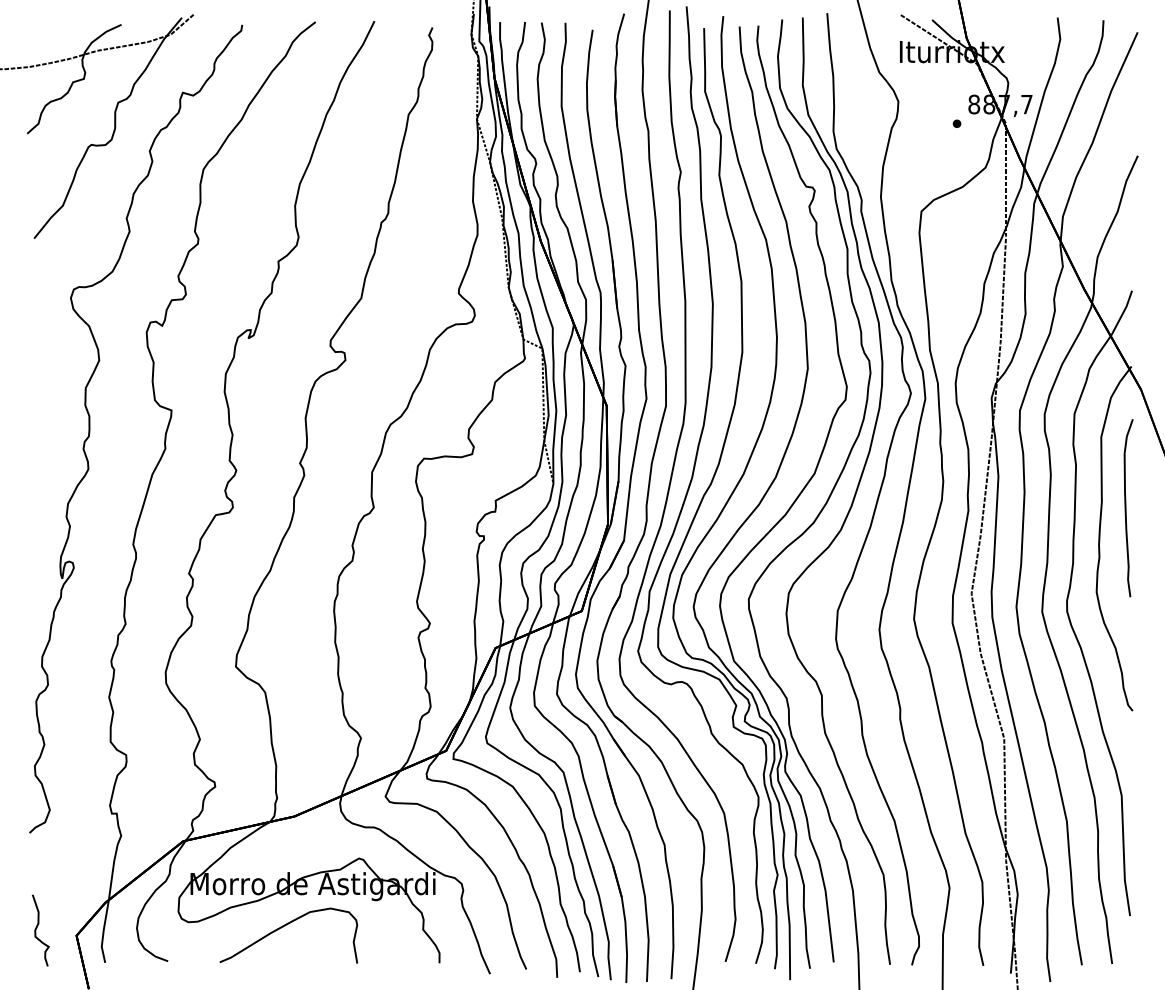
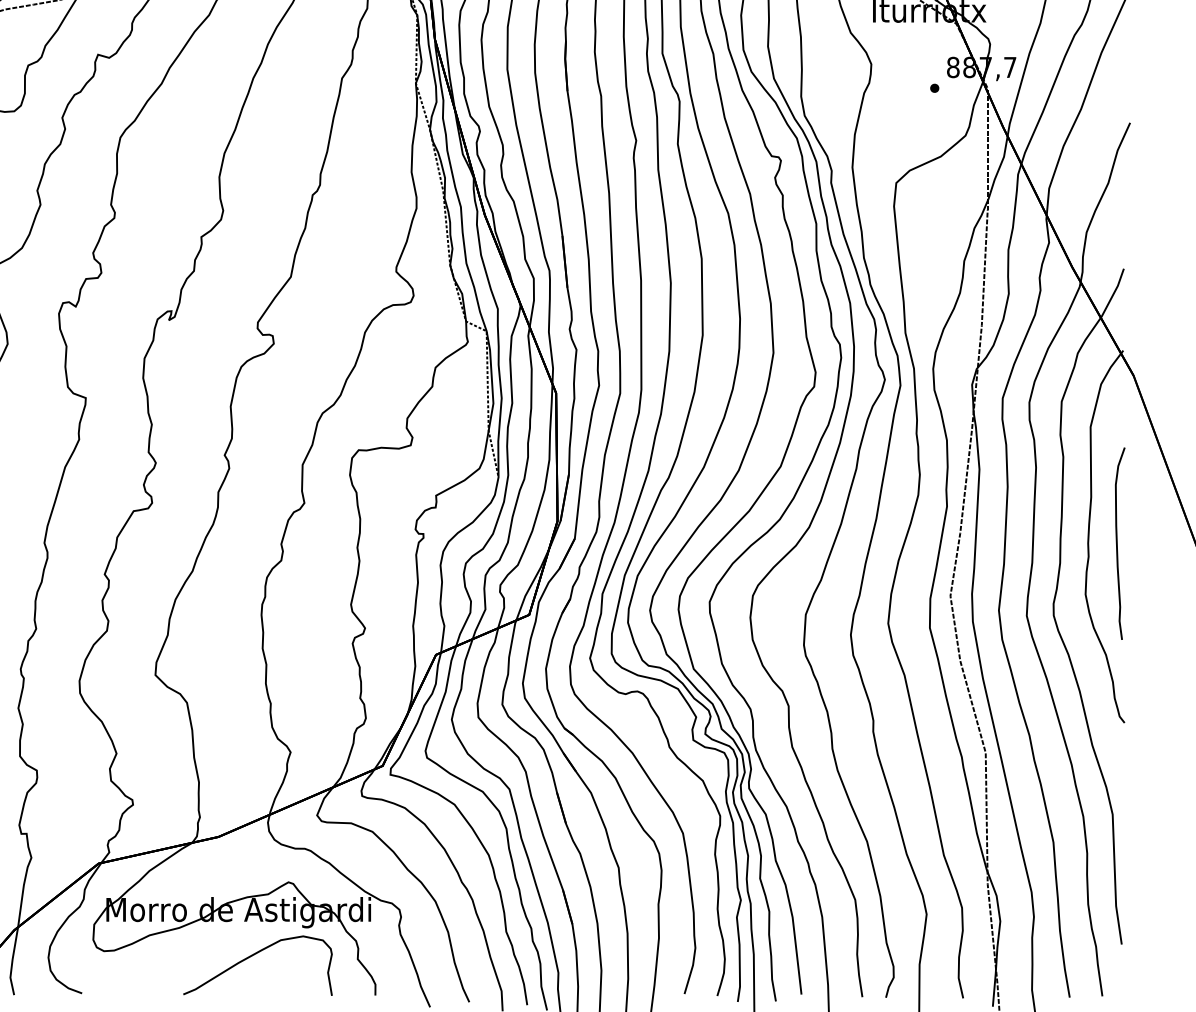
curve: (1126, 508) -> (1117, 544), moved
curve: (283, 927) -> (252, 956), moved

